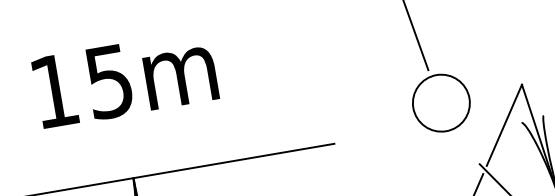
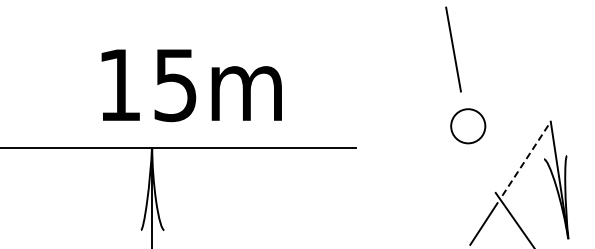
text: (125, 79) -> (191, 85), moved
circle: (440, 102) -> (467, 125), size x0.6
line: (504, 125) -> (526, 158), solid -> dashed

